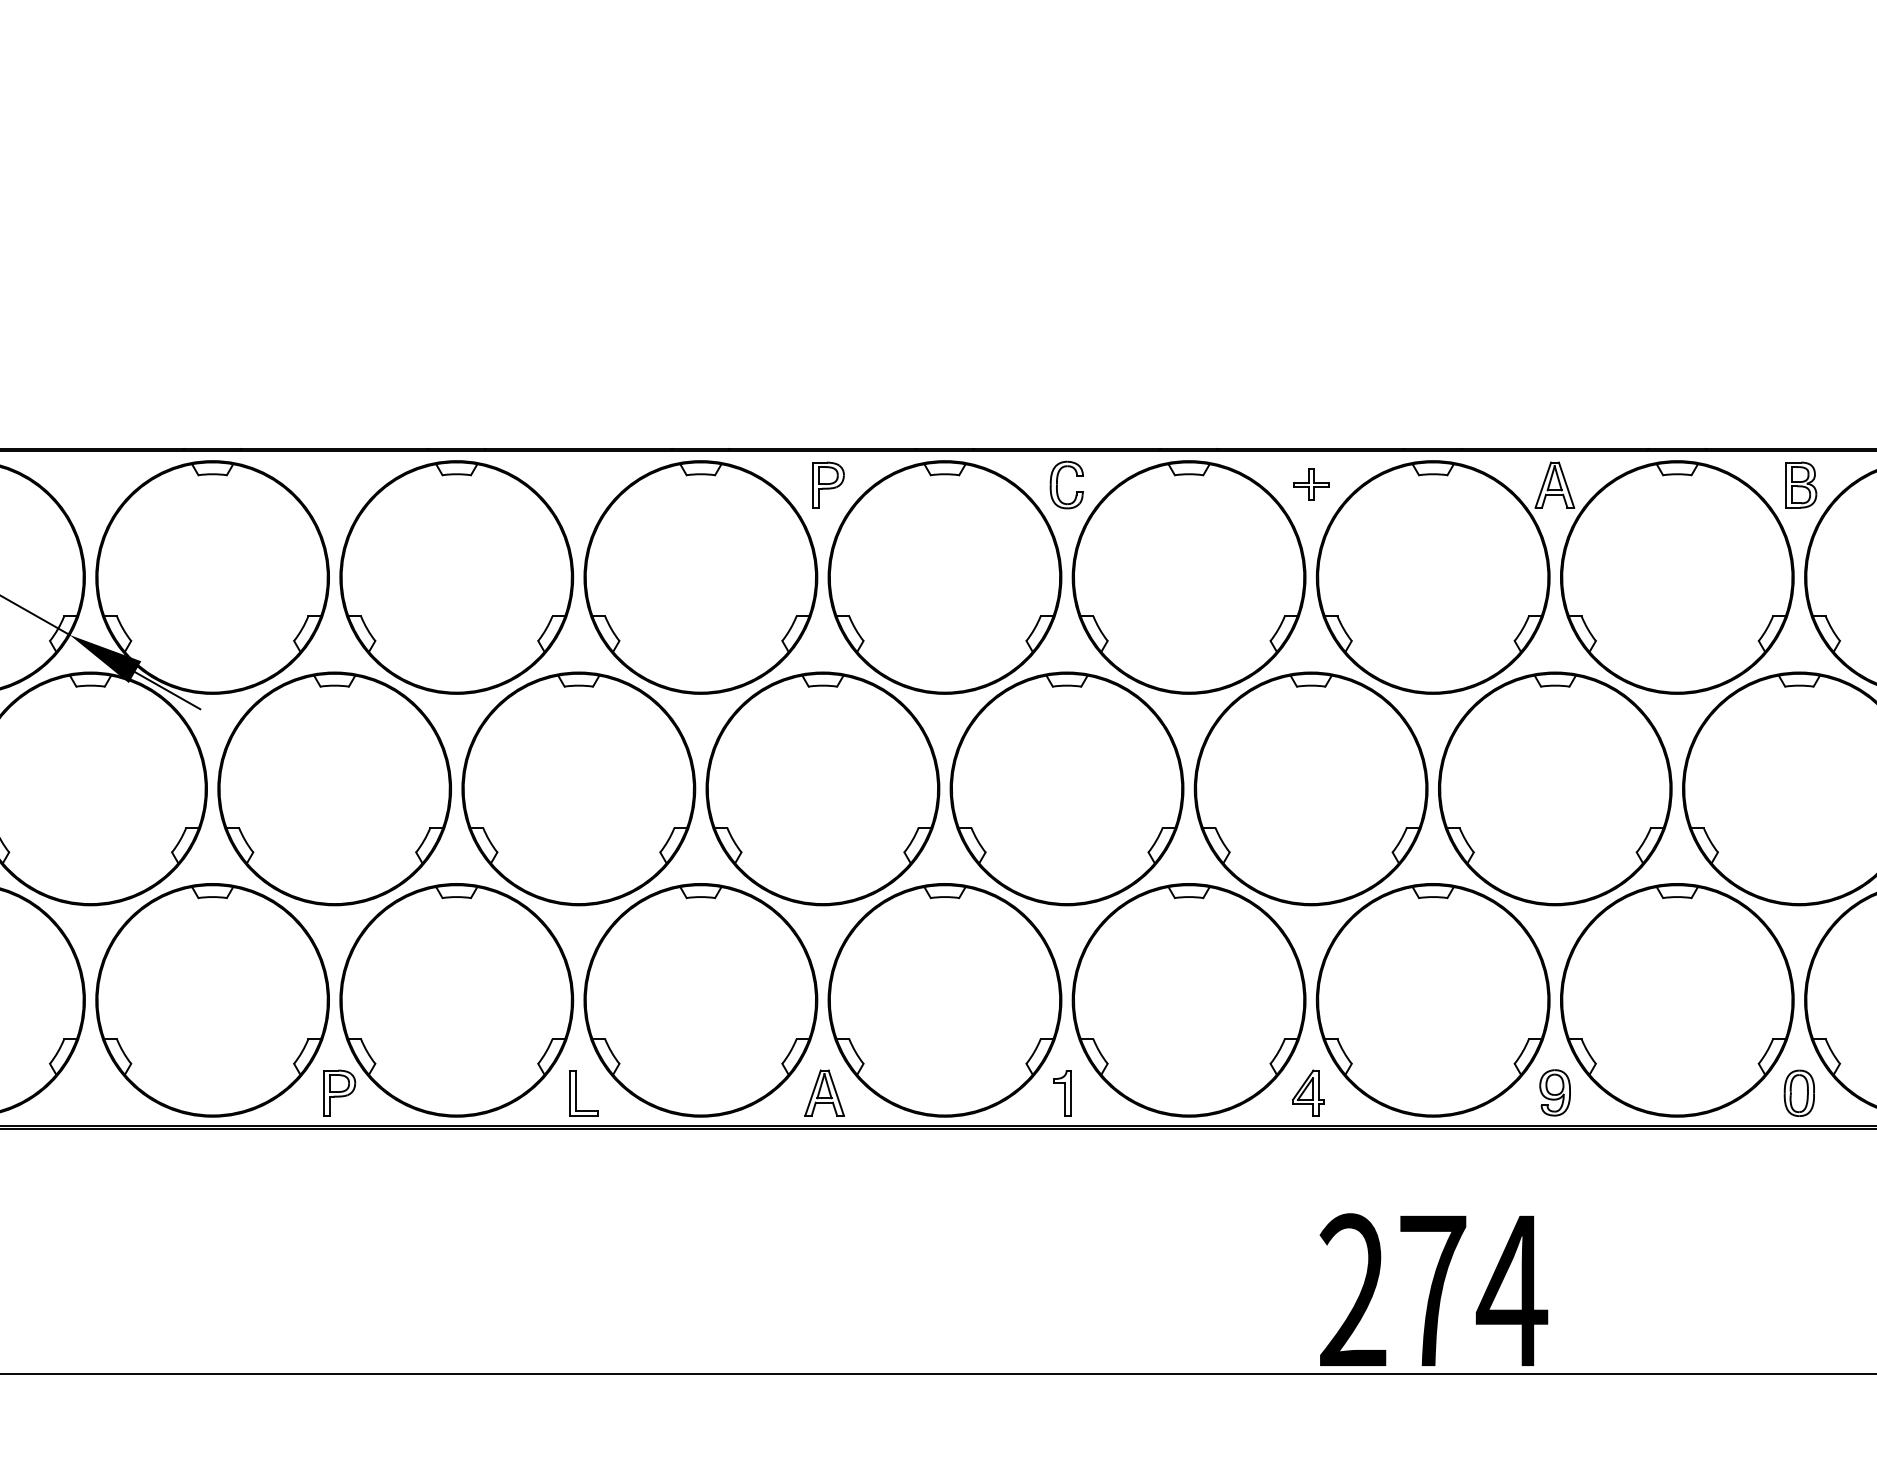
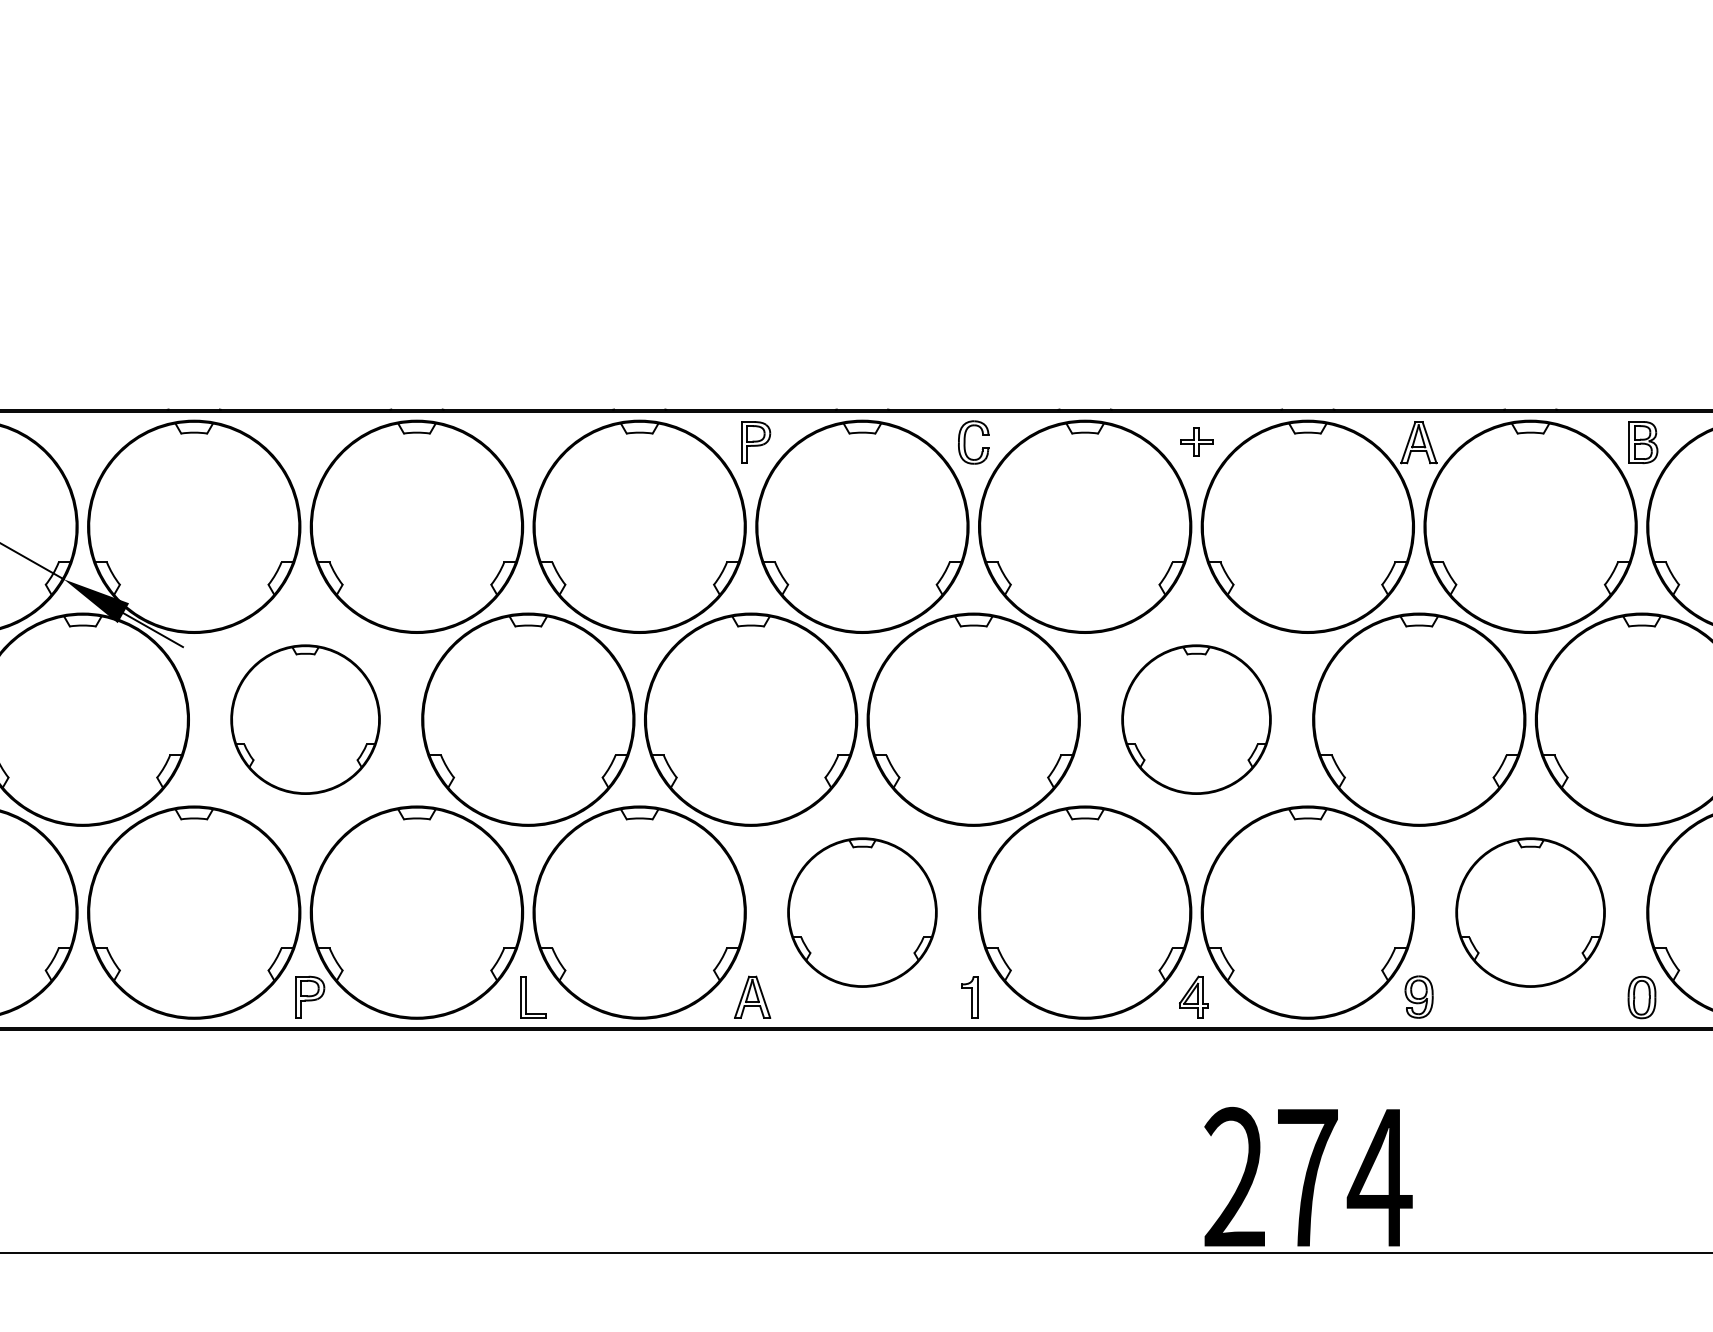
part: (334, 788) -> (305, 719), size x0.7
part: (1311, 788) -> (1196, 719), size x0.7
part: (945, 1000) -> (862, 912), size x0.7
part: (1677, 1000) -> (1530, 912), size x0.7

